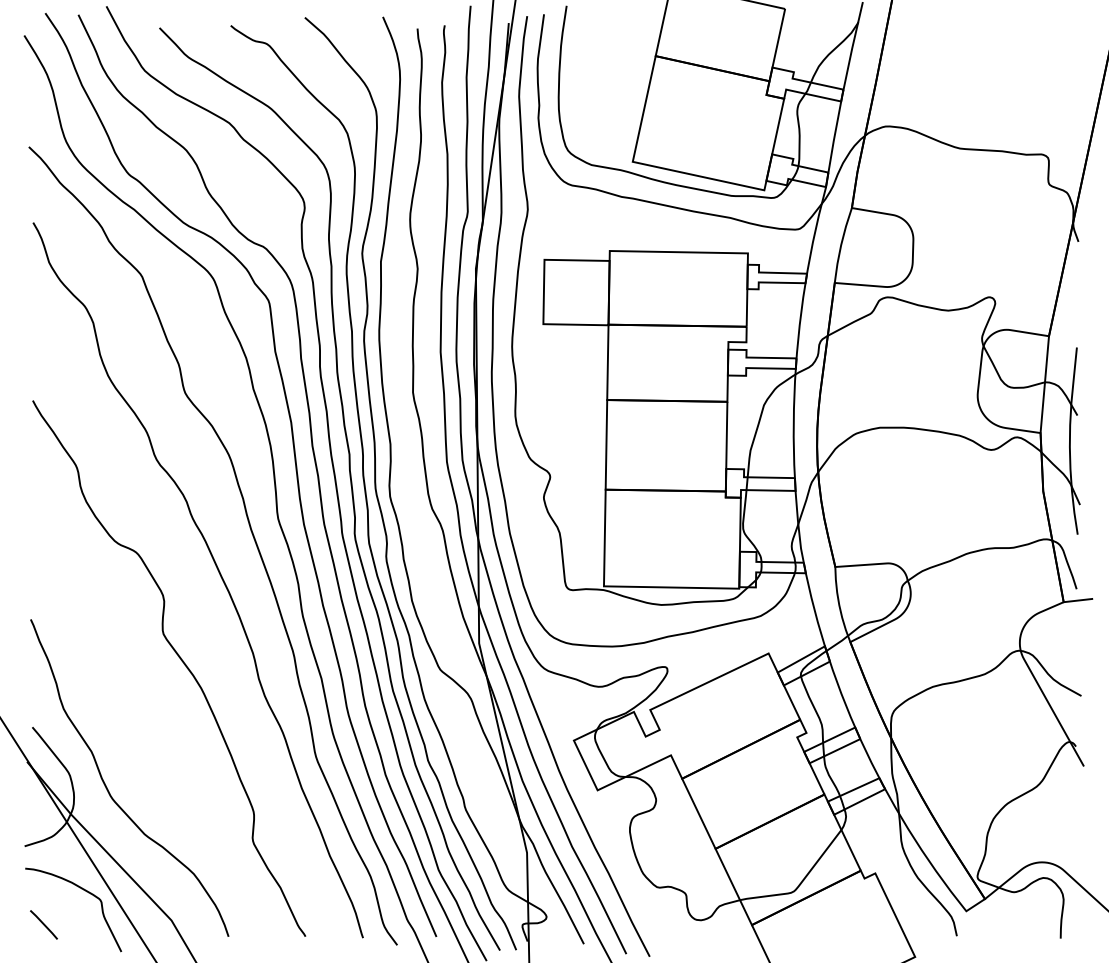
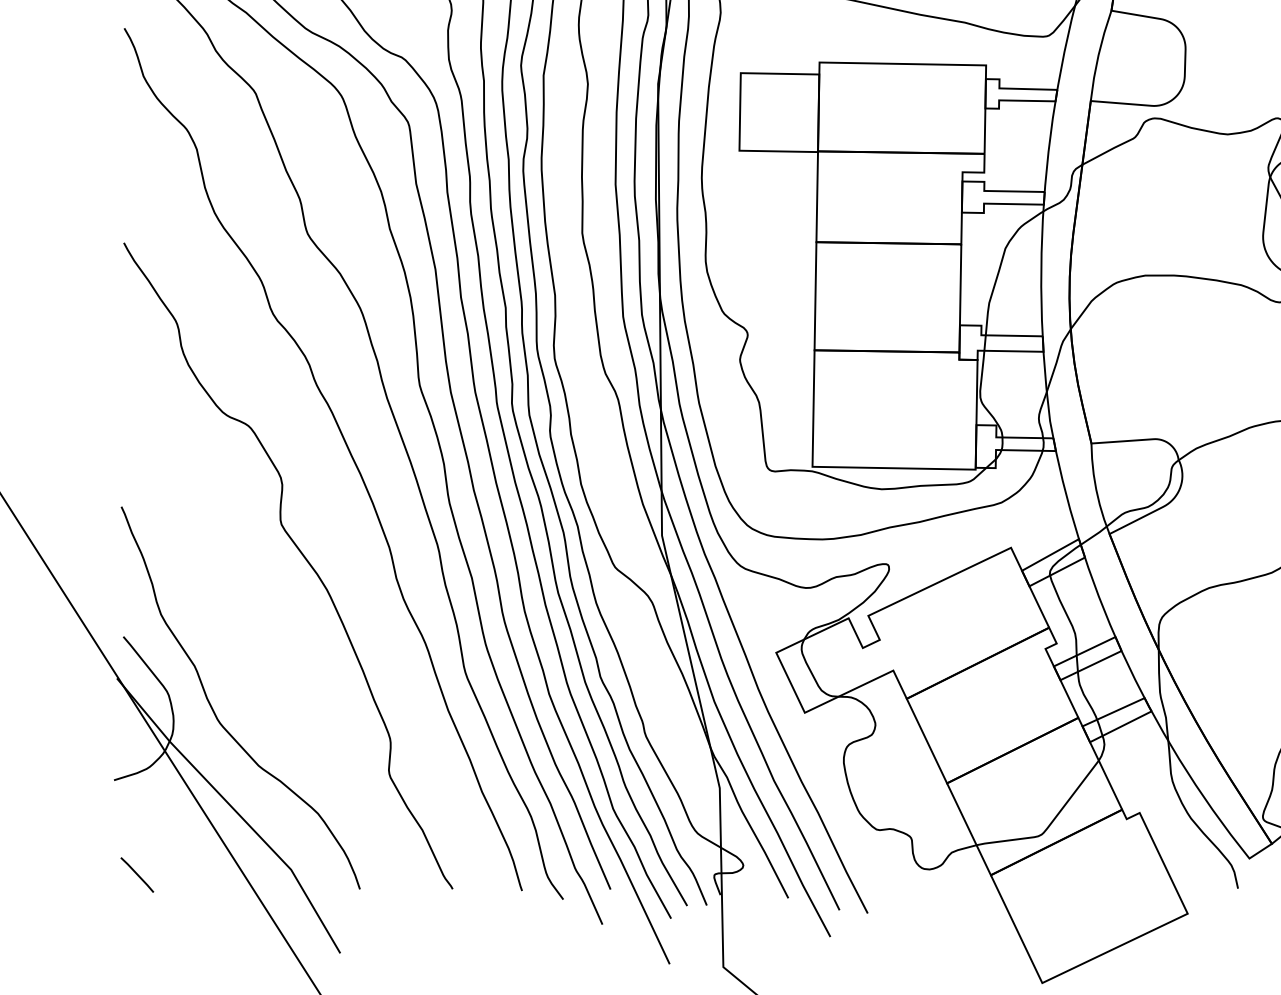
curve: (86, 892) -> (188, 835), removed

